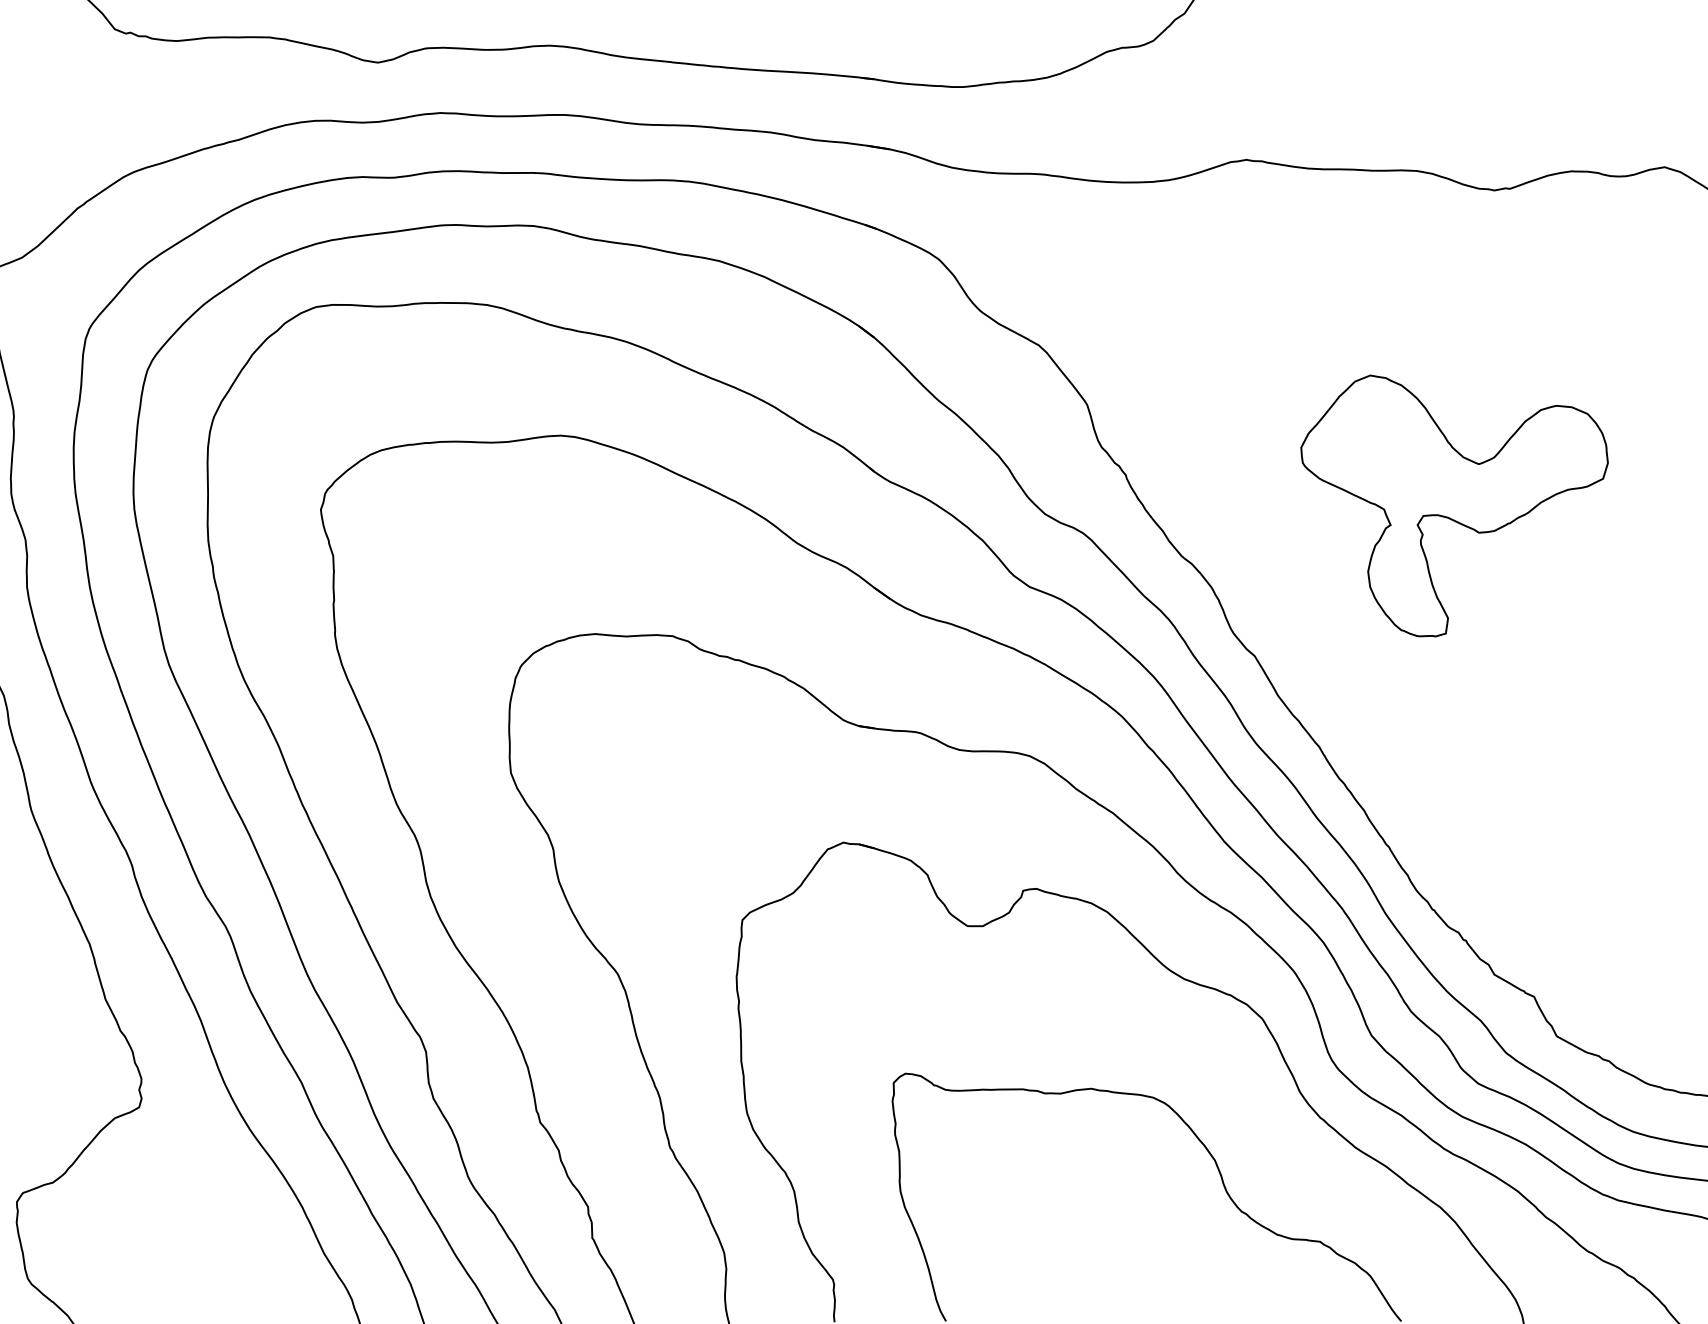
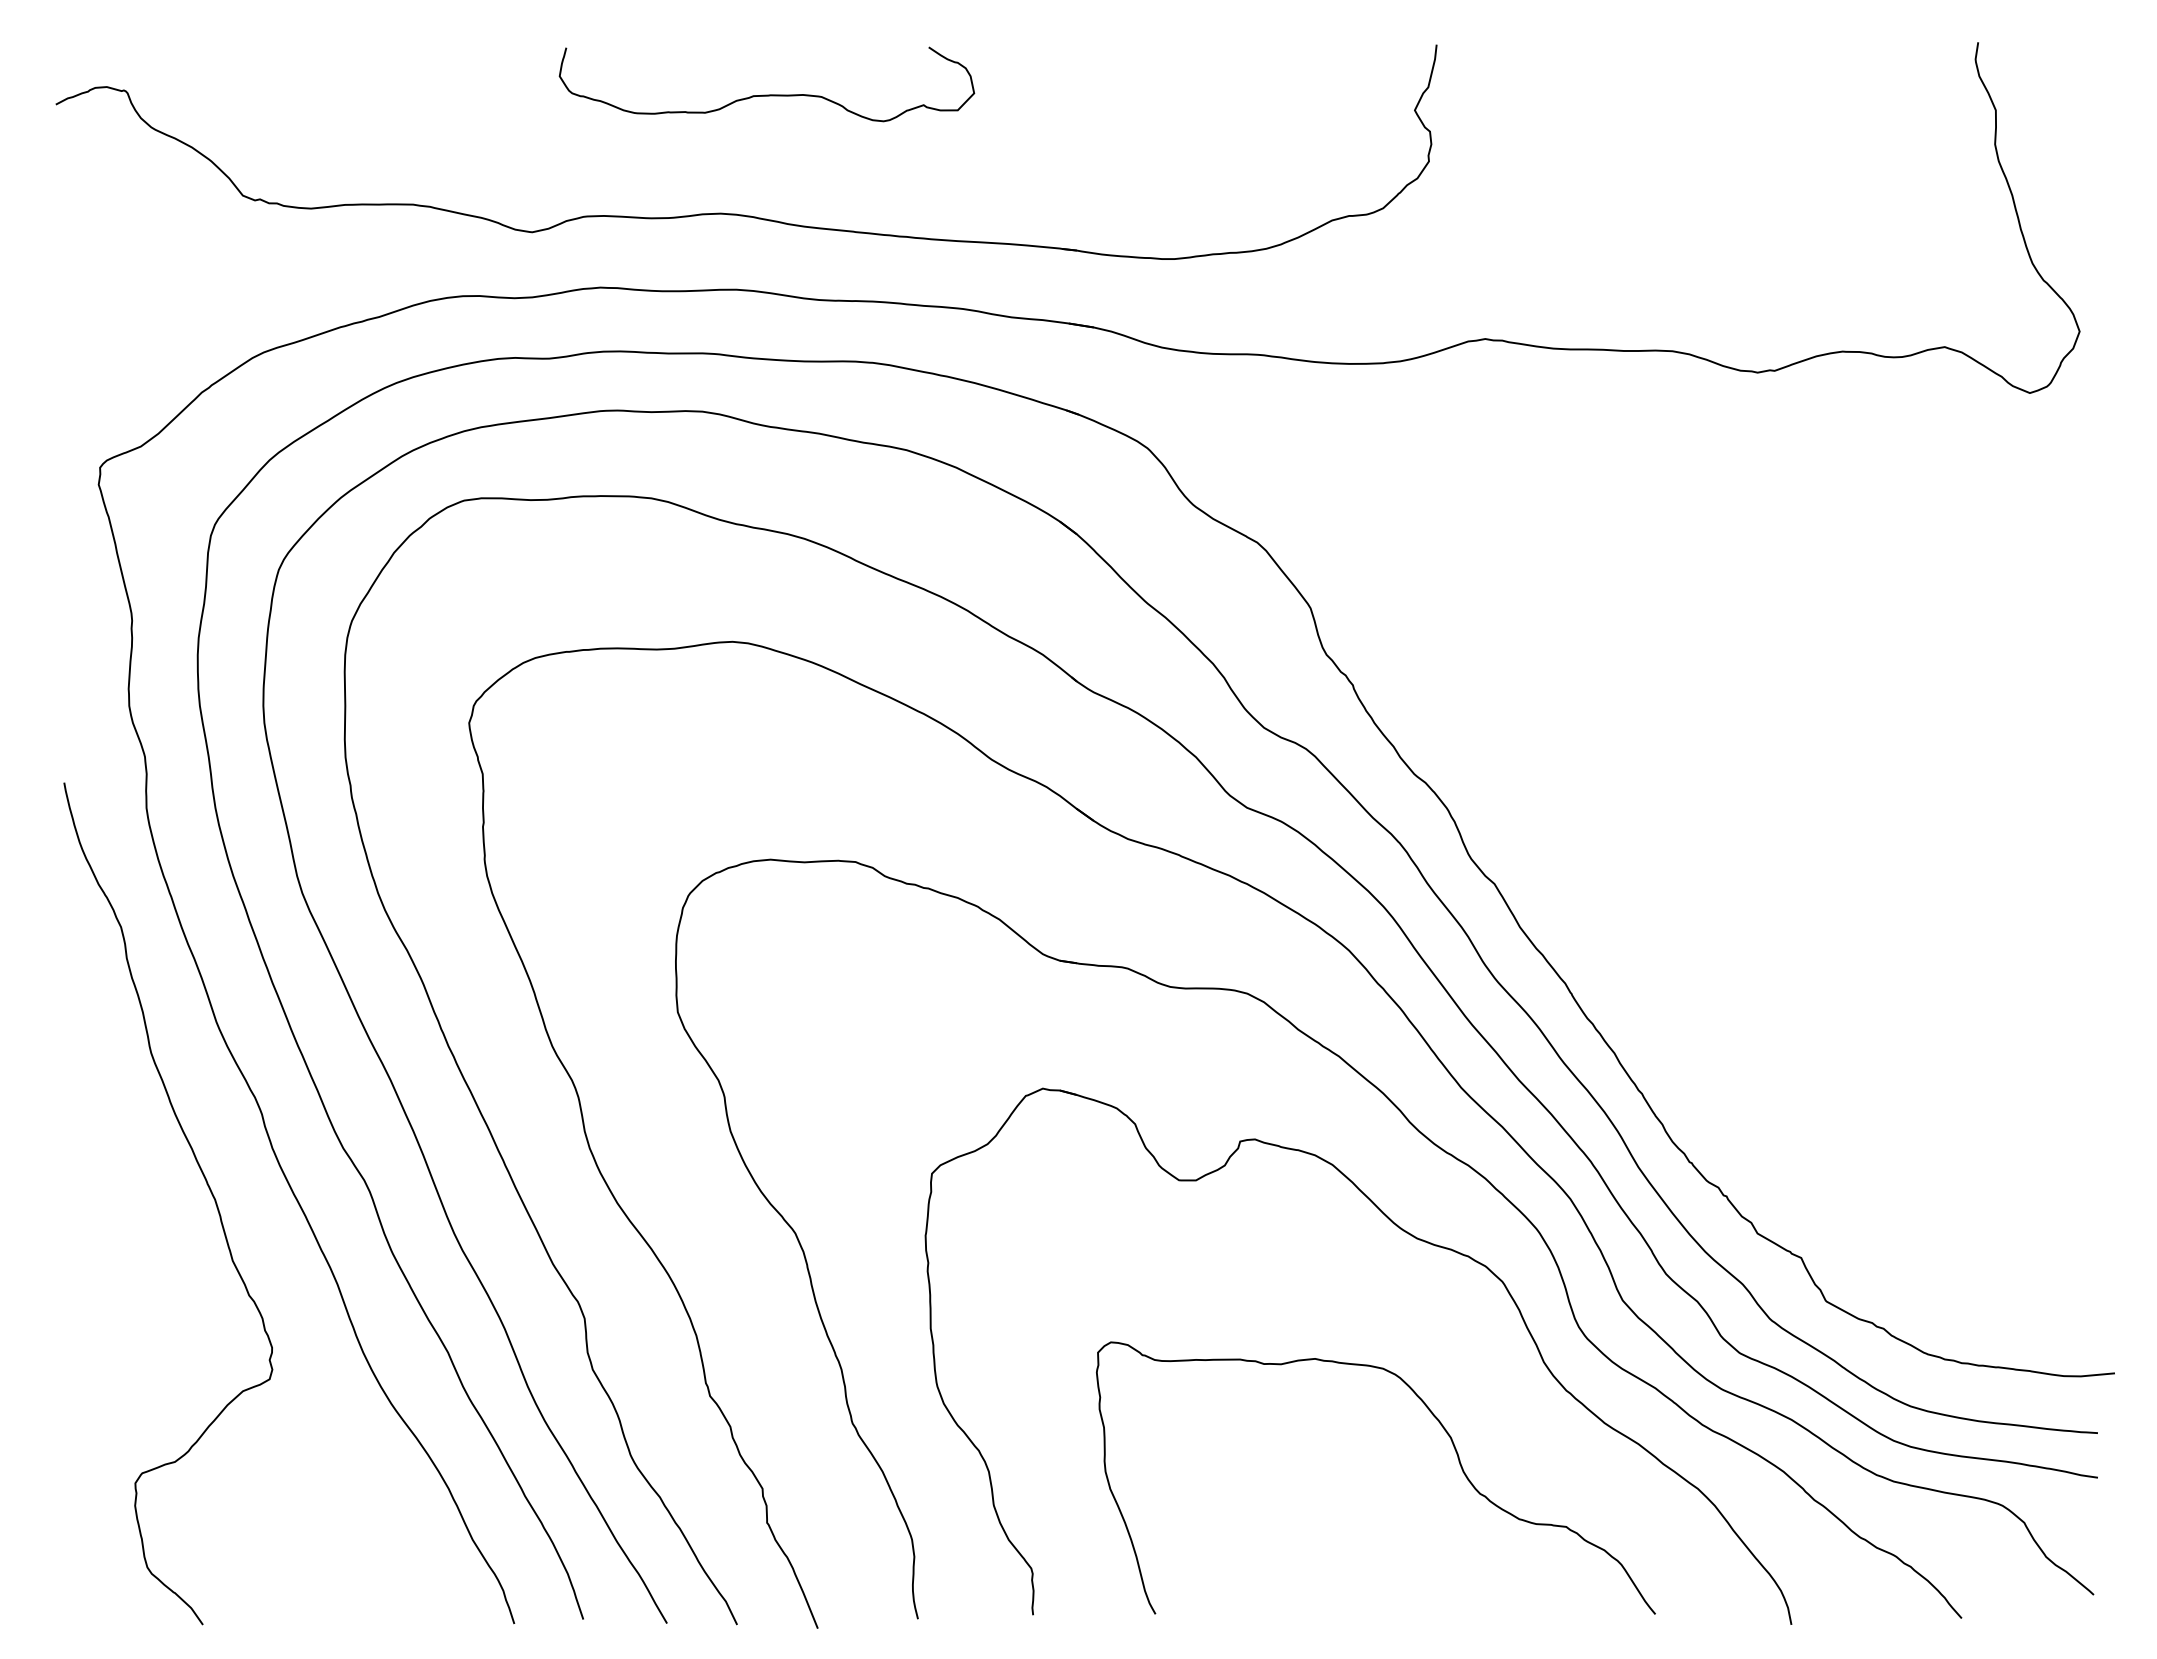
part: (1454, 505) -> (1713, 718), removed

